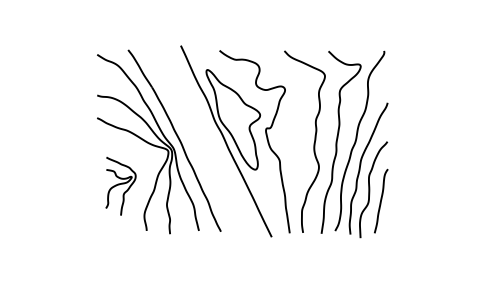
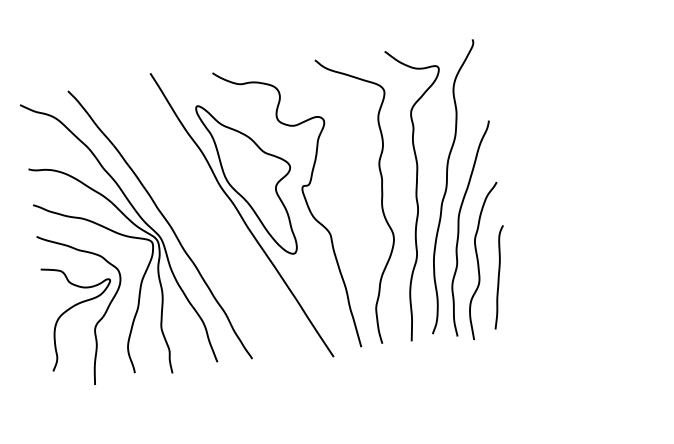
part: (120, 186) -> (84, 308), size x1.67

